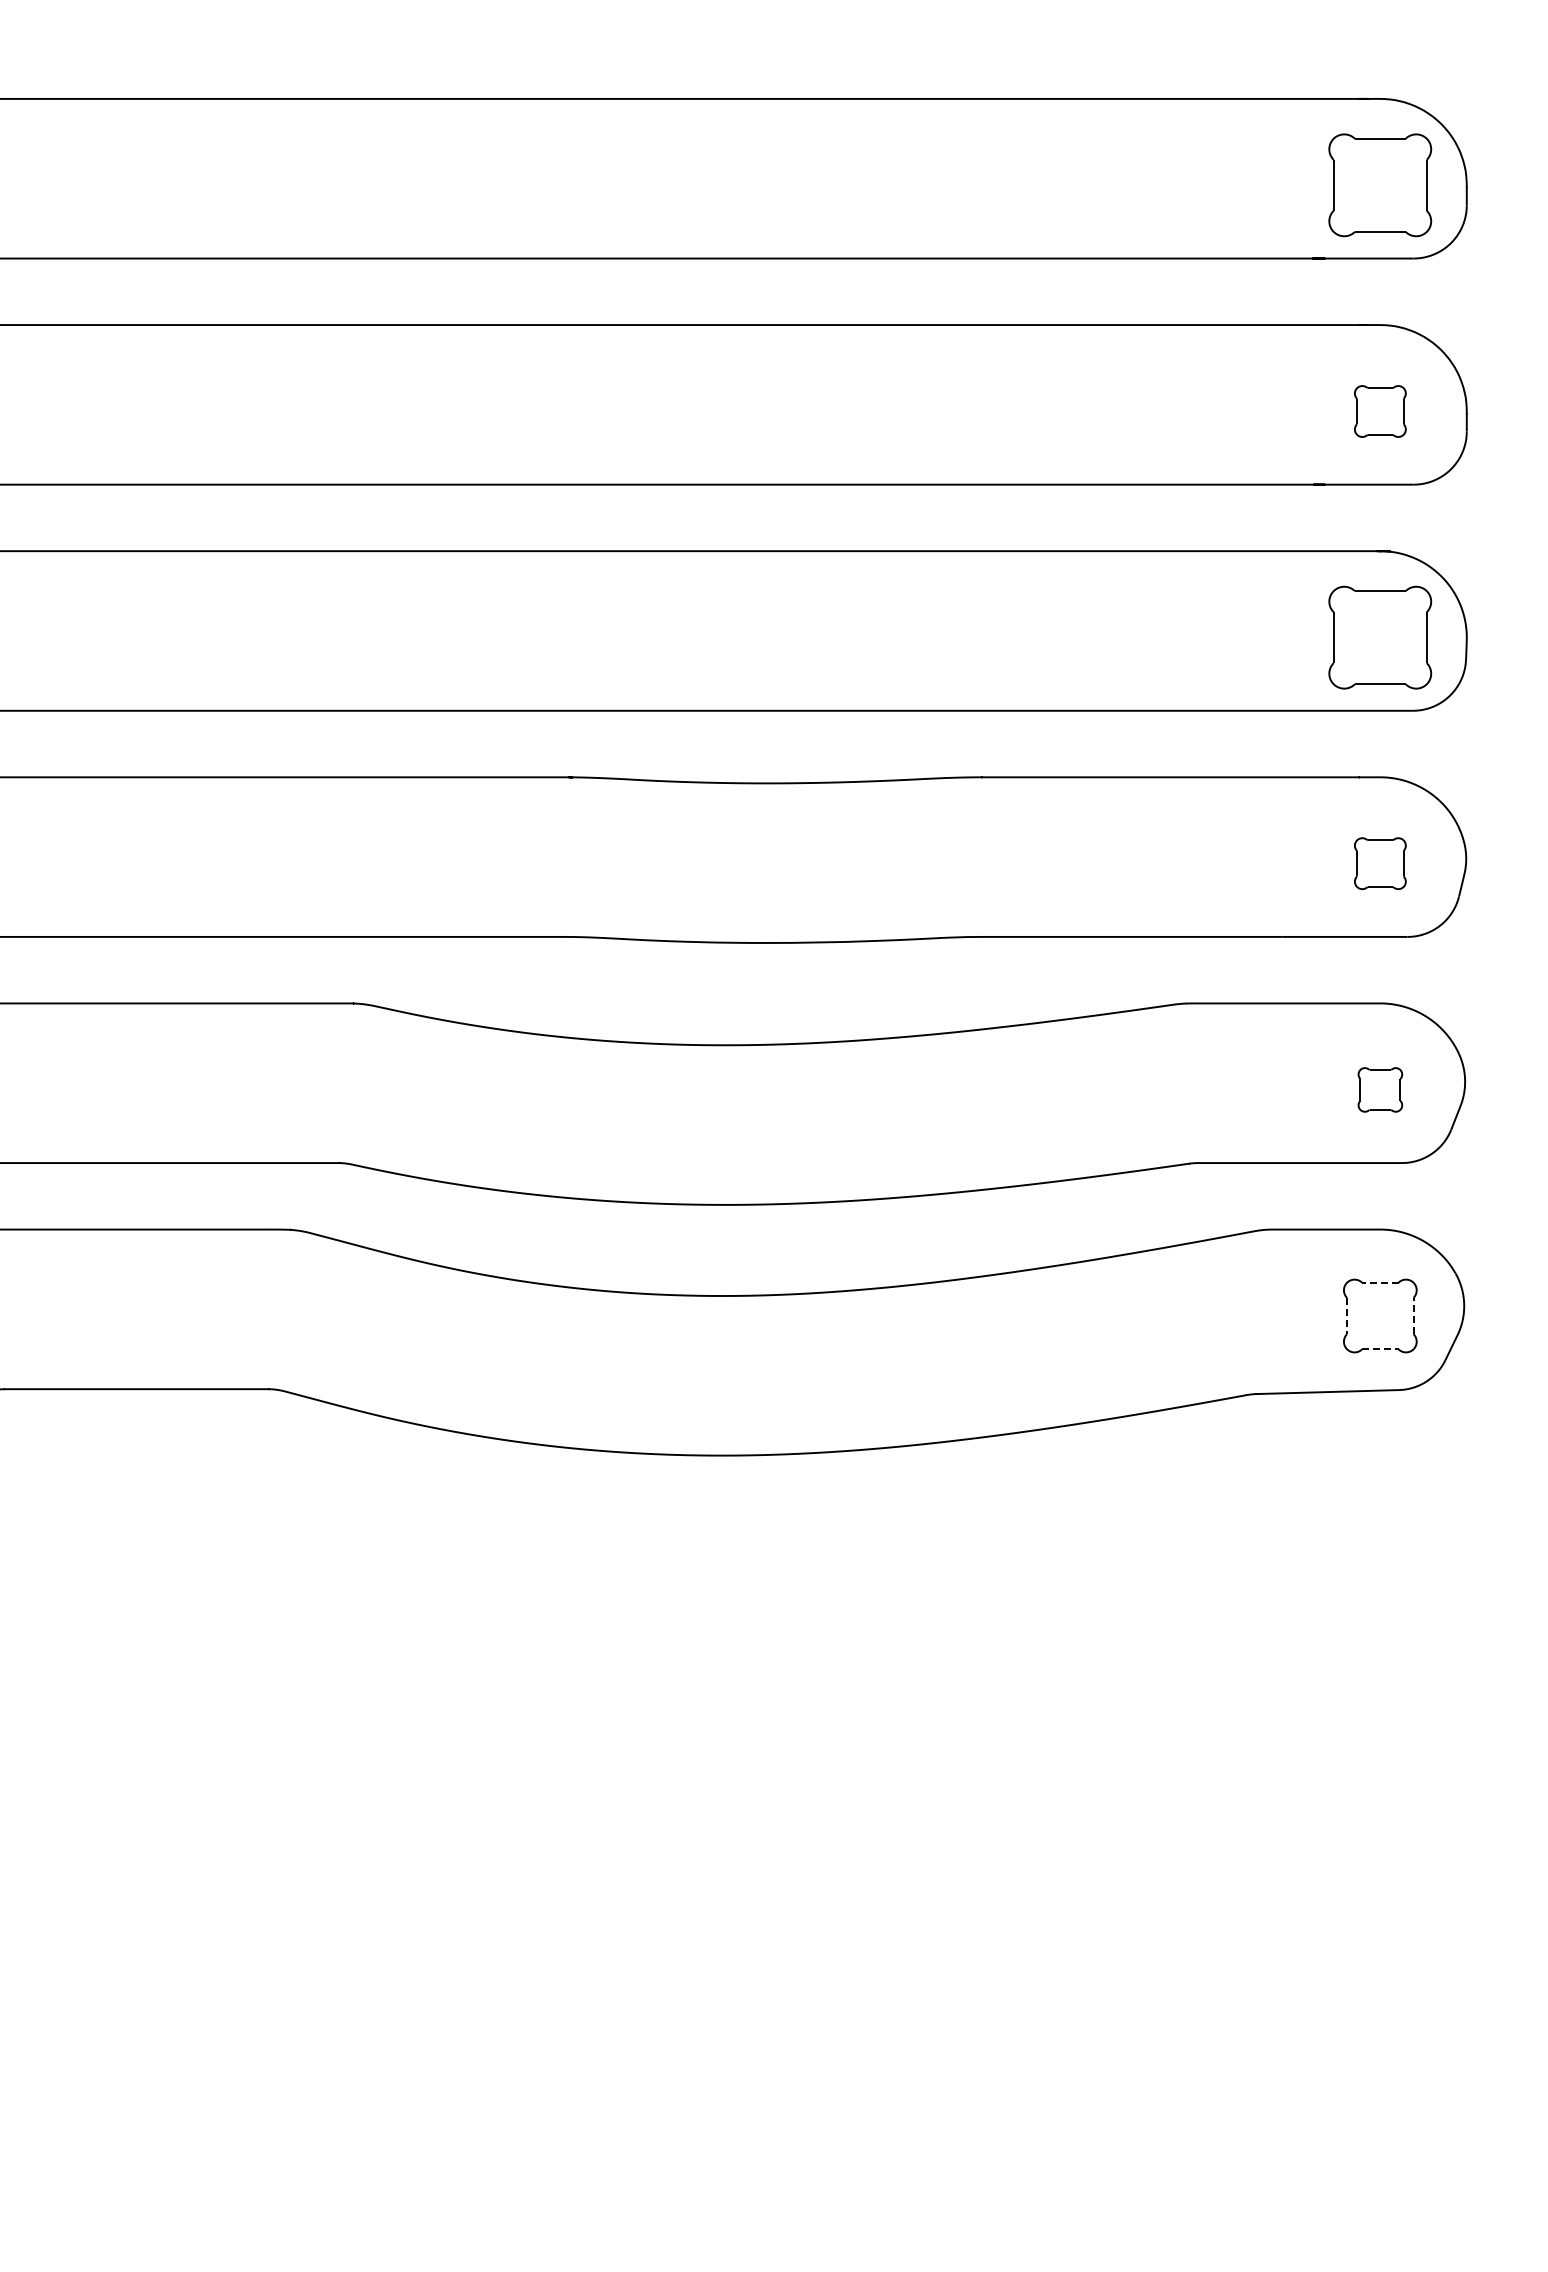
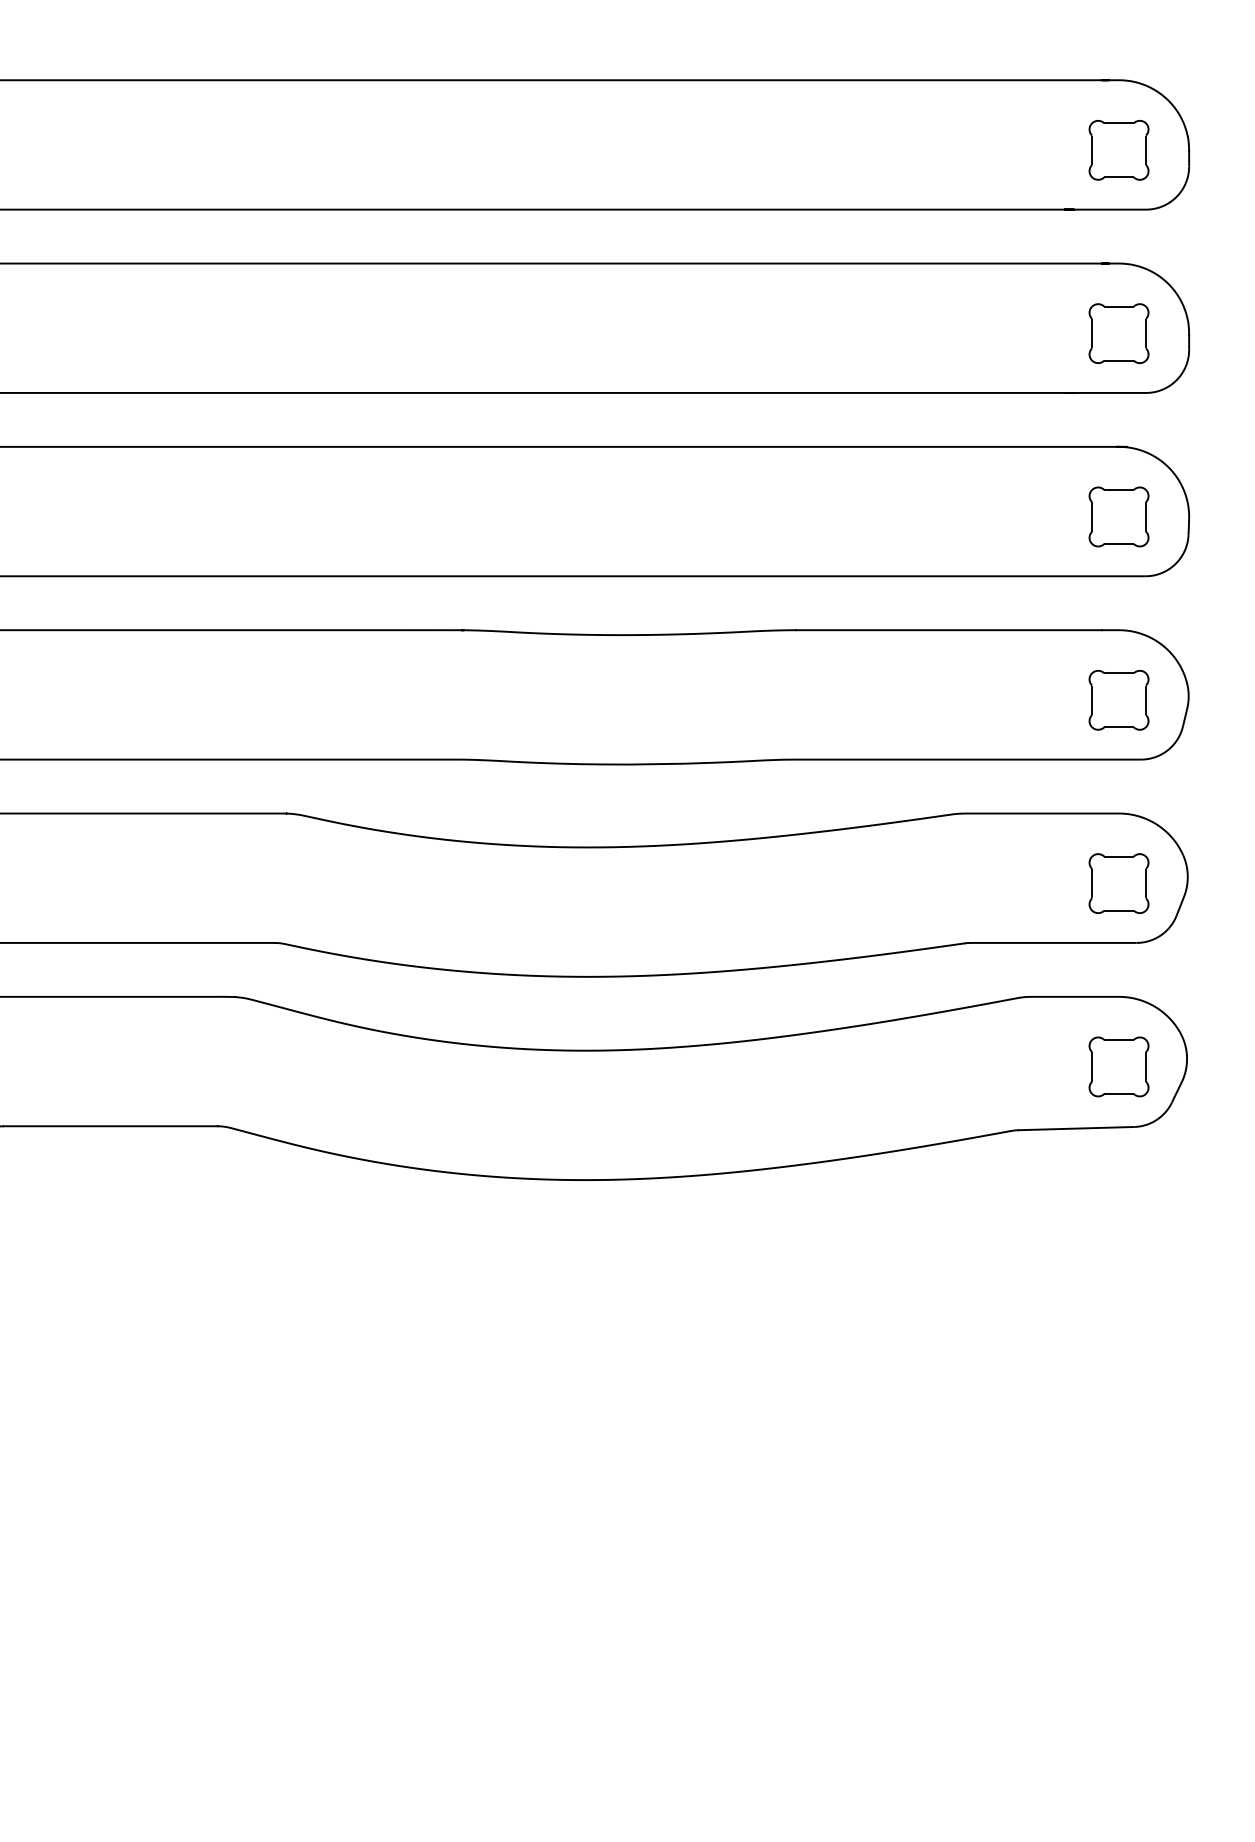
part: (1380, 185) -> (1119, 150), size x0.71
part: (1380, 411) -> (1119, 333), size x1.43
part: (1380, 637) -> (1119, 516), size x0.71
part: (1380, 863) -> (1119, 700), size x1.43
part: (1380, 1089) -> (1119, 883), size x1.67
line: (1379, 1282) -> (1118, 1039), dashed -> solid
line: (1413, 1315) -> (1145, 1066), dashed -> solid
line: (1347, 1316) -> (1092, 1067), dashed -> solid
line: (1380, 1349) -> (1119, 1094), dashed -> solid

